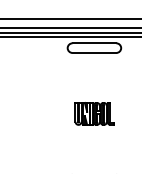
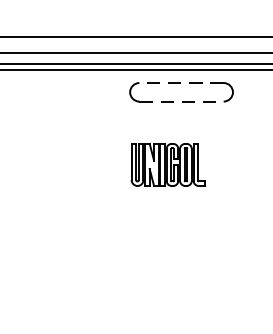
line: (94, 43) -> (181, 83), solid -> dashed
line: (94, 52) -> (181, 100), solid -> dashed
part: (94, 113) -> (168, 164), moved

